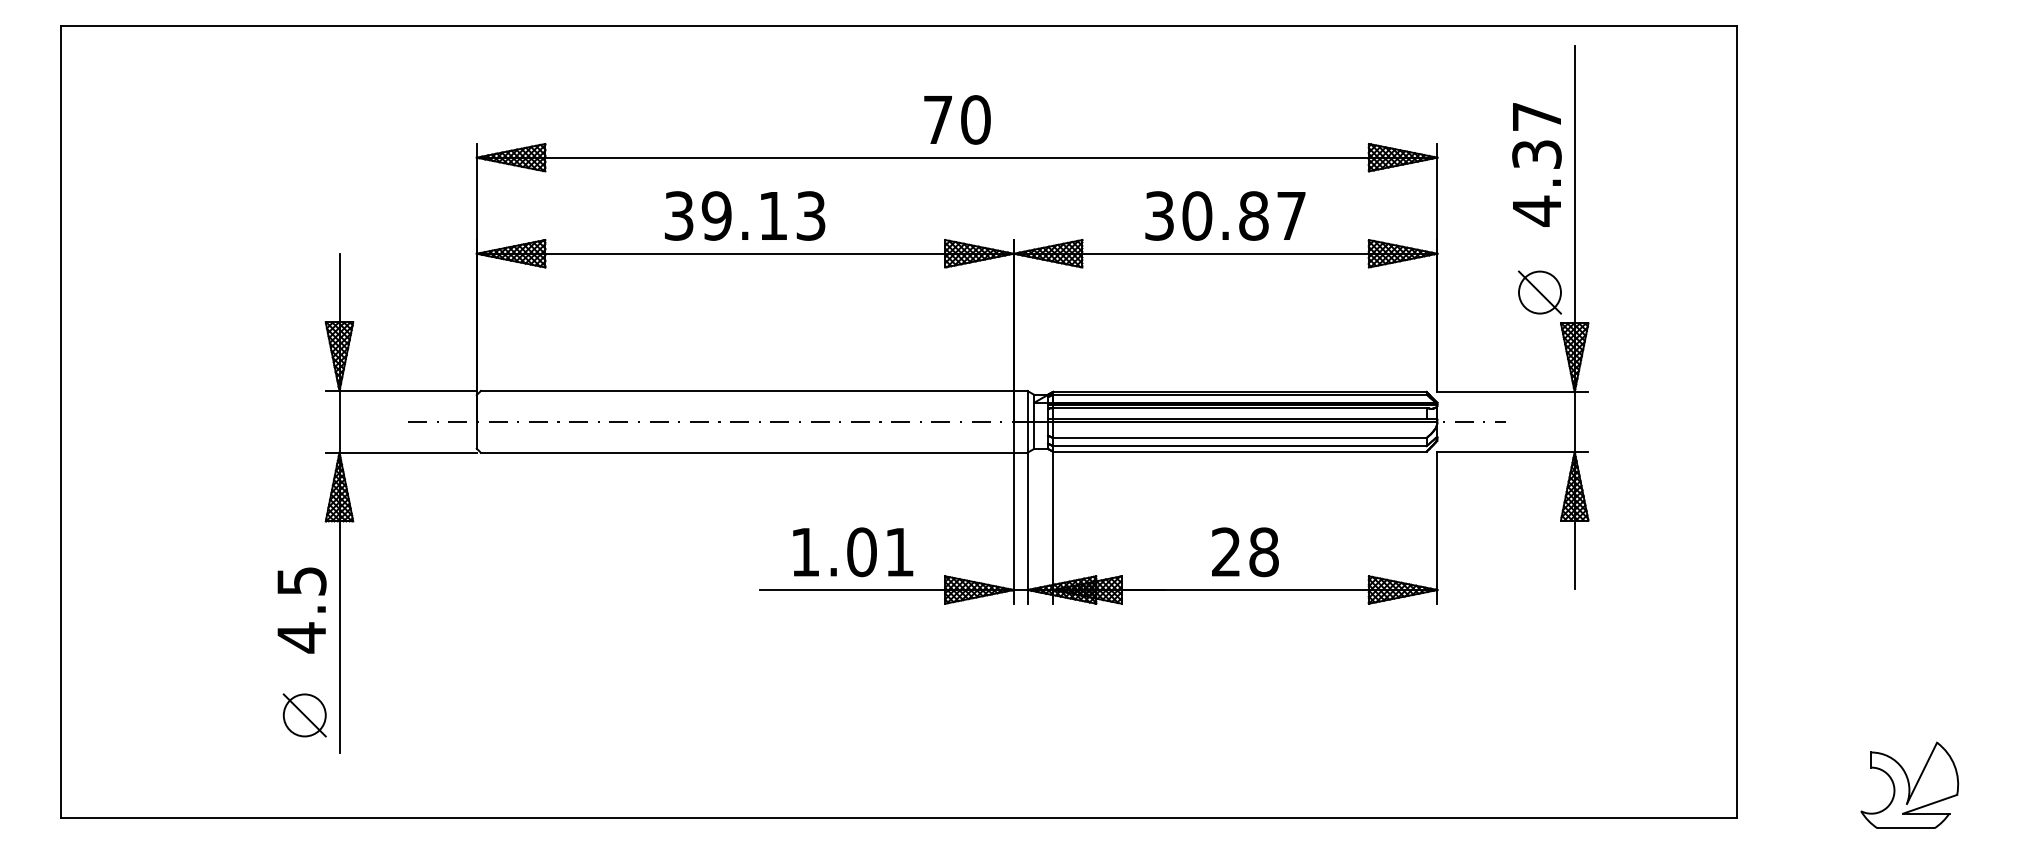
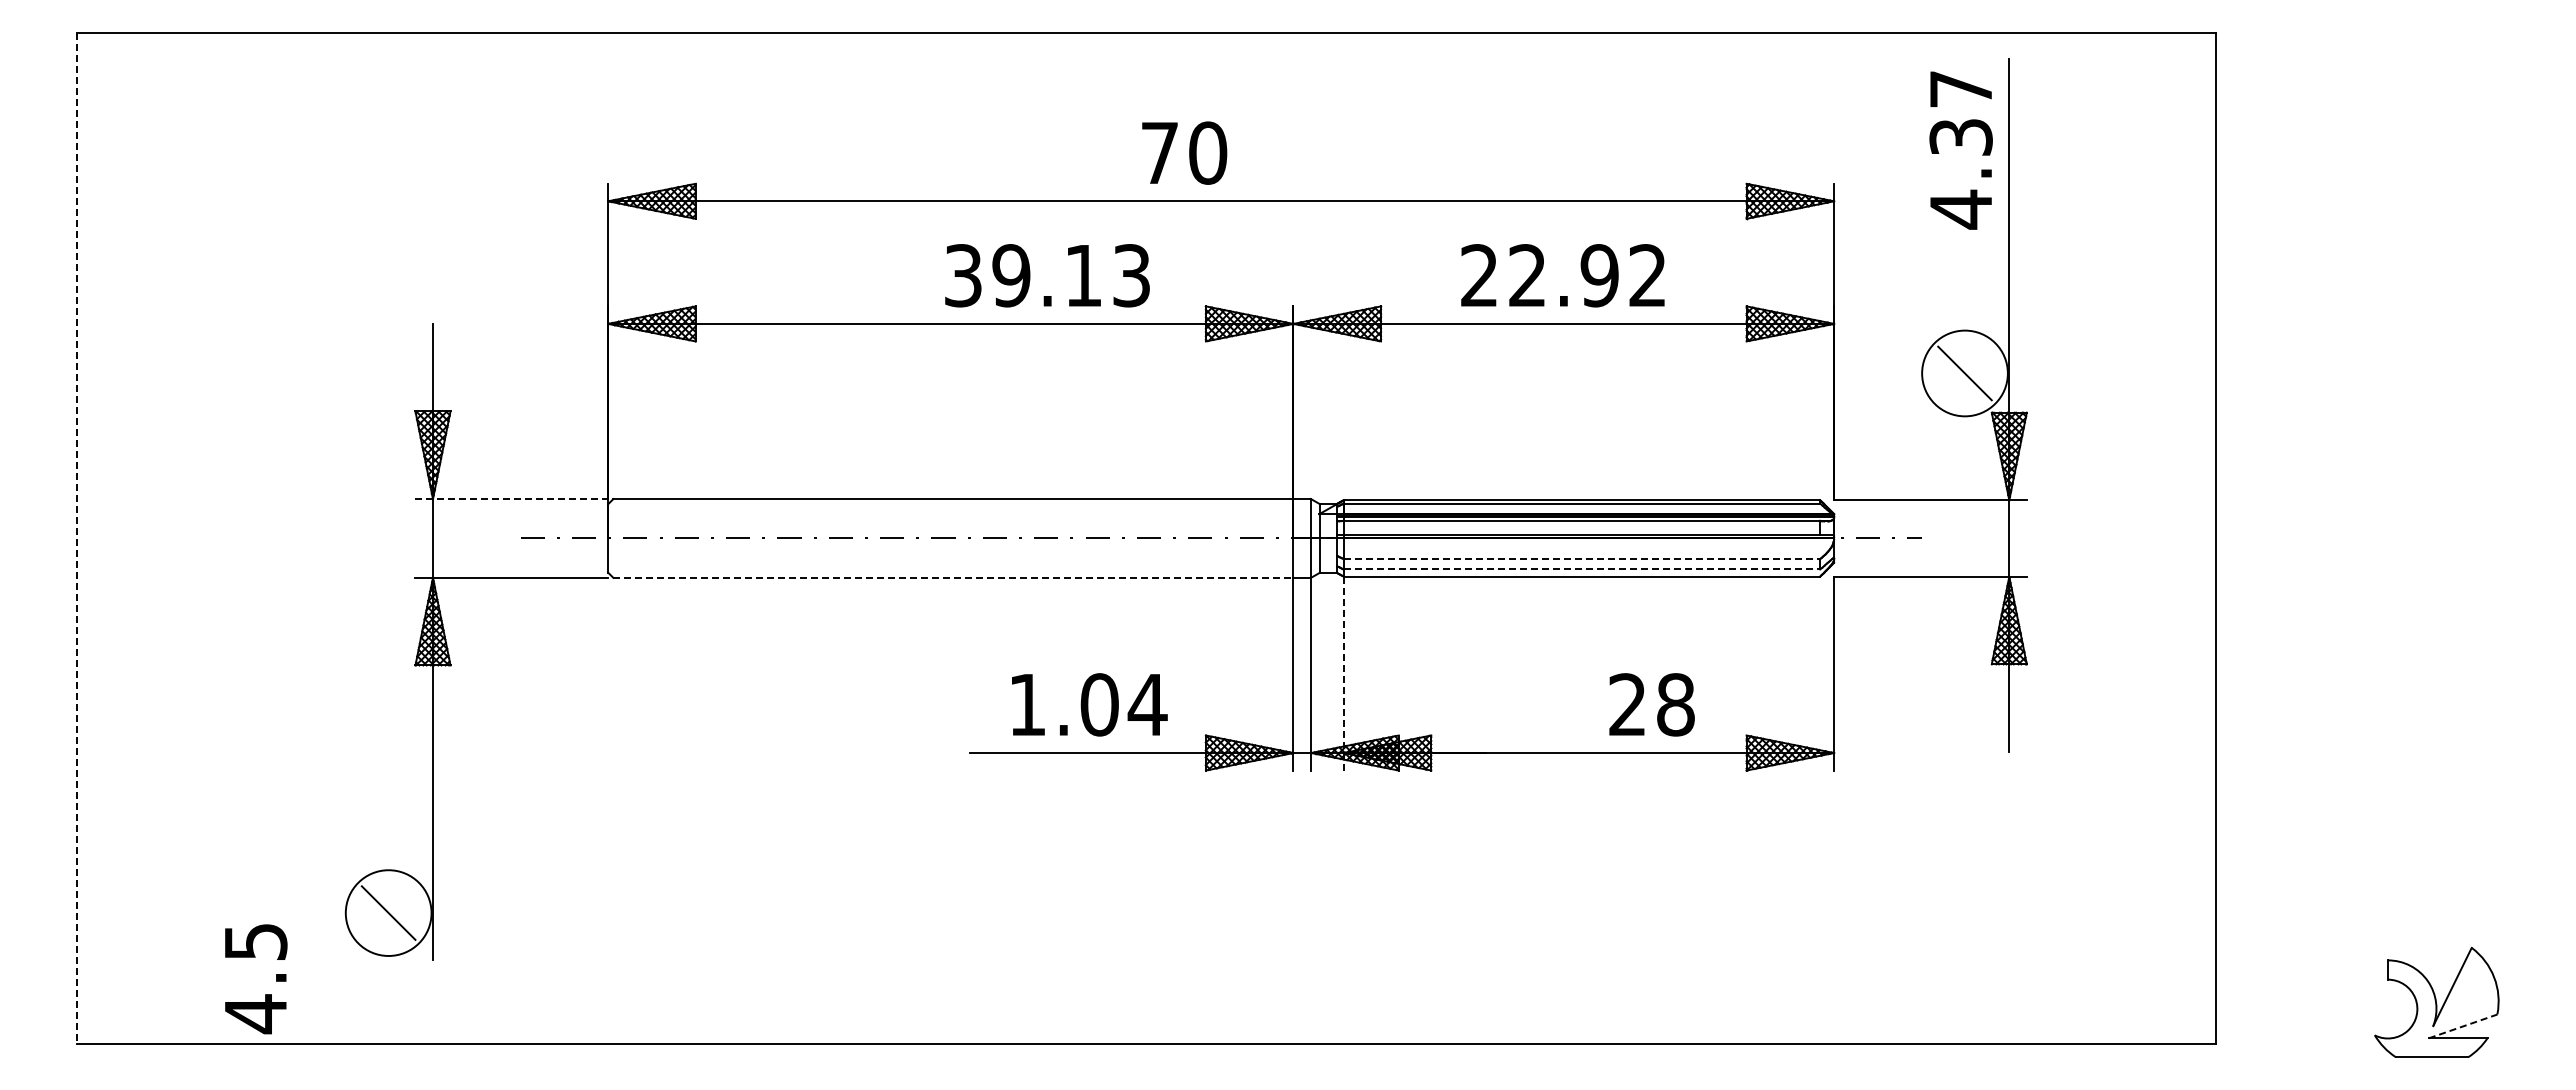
text: (957, 119) -> (1184, 152), moved
text: (1536, 164) -> (1960, 150), moved
text: (745, 215) -> (1047, 275), moved
text: (1225, 215) -> (1563, 275), 30.87 -> 22.92
circle: (1539, 292) -> (1964, 373), size x1.6
line: (401, 391) -> (512, 499), solid -> dashed
line: (60, 421) -> (77, 538), solid -> dashed
line: (1240, 438) -> (1582, 559), solid -> dashed
line: (1240, 446) -> (1582, 569), solid -> dashed
line: (747, 452) -> (953, 577), solid -> dashed
line: (1052, 527) -> (1343, 673), solid -> dashed
text: (899, 551) -> (1147, 704), 1.01 -> 1.04
text: (1244, 551) -> (1651, 704), moved
text: (302, 610) -> (256, 979), moved
circle: (304, 714) -> (388, 912), size x1.6
line: (1930, 804) -> (2463, 1026), solid -> dashed

